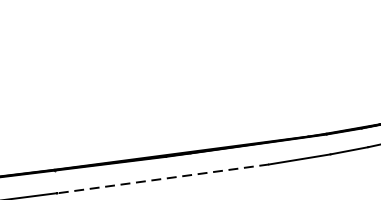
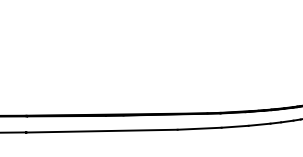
line: (163, 179) -> (102, 131), dashed -> solid

